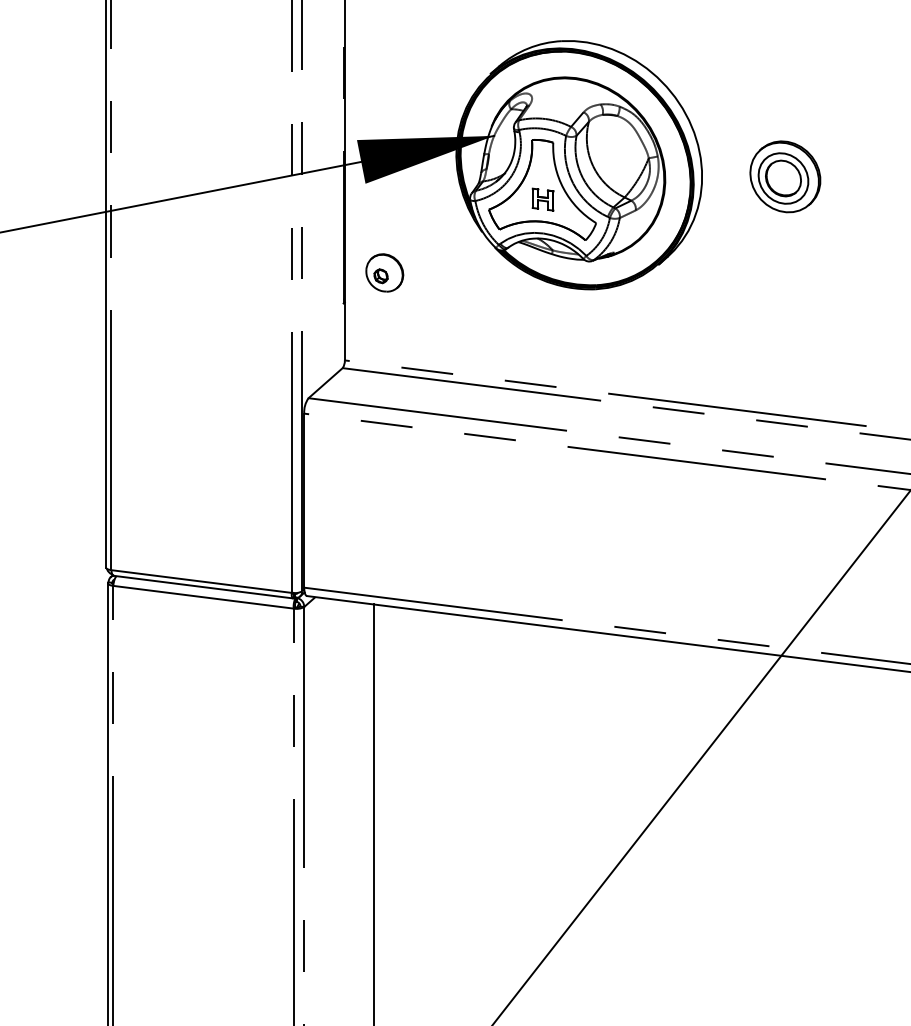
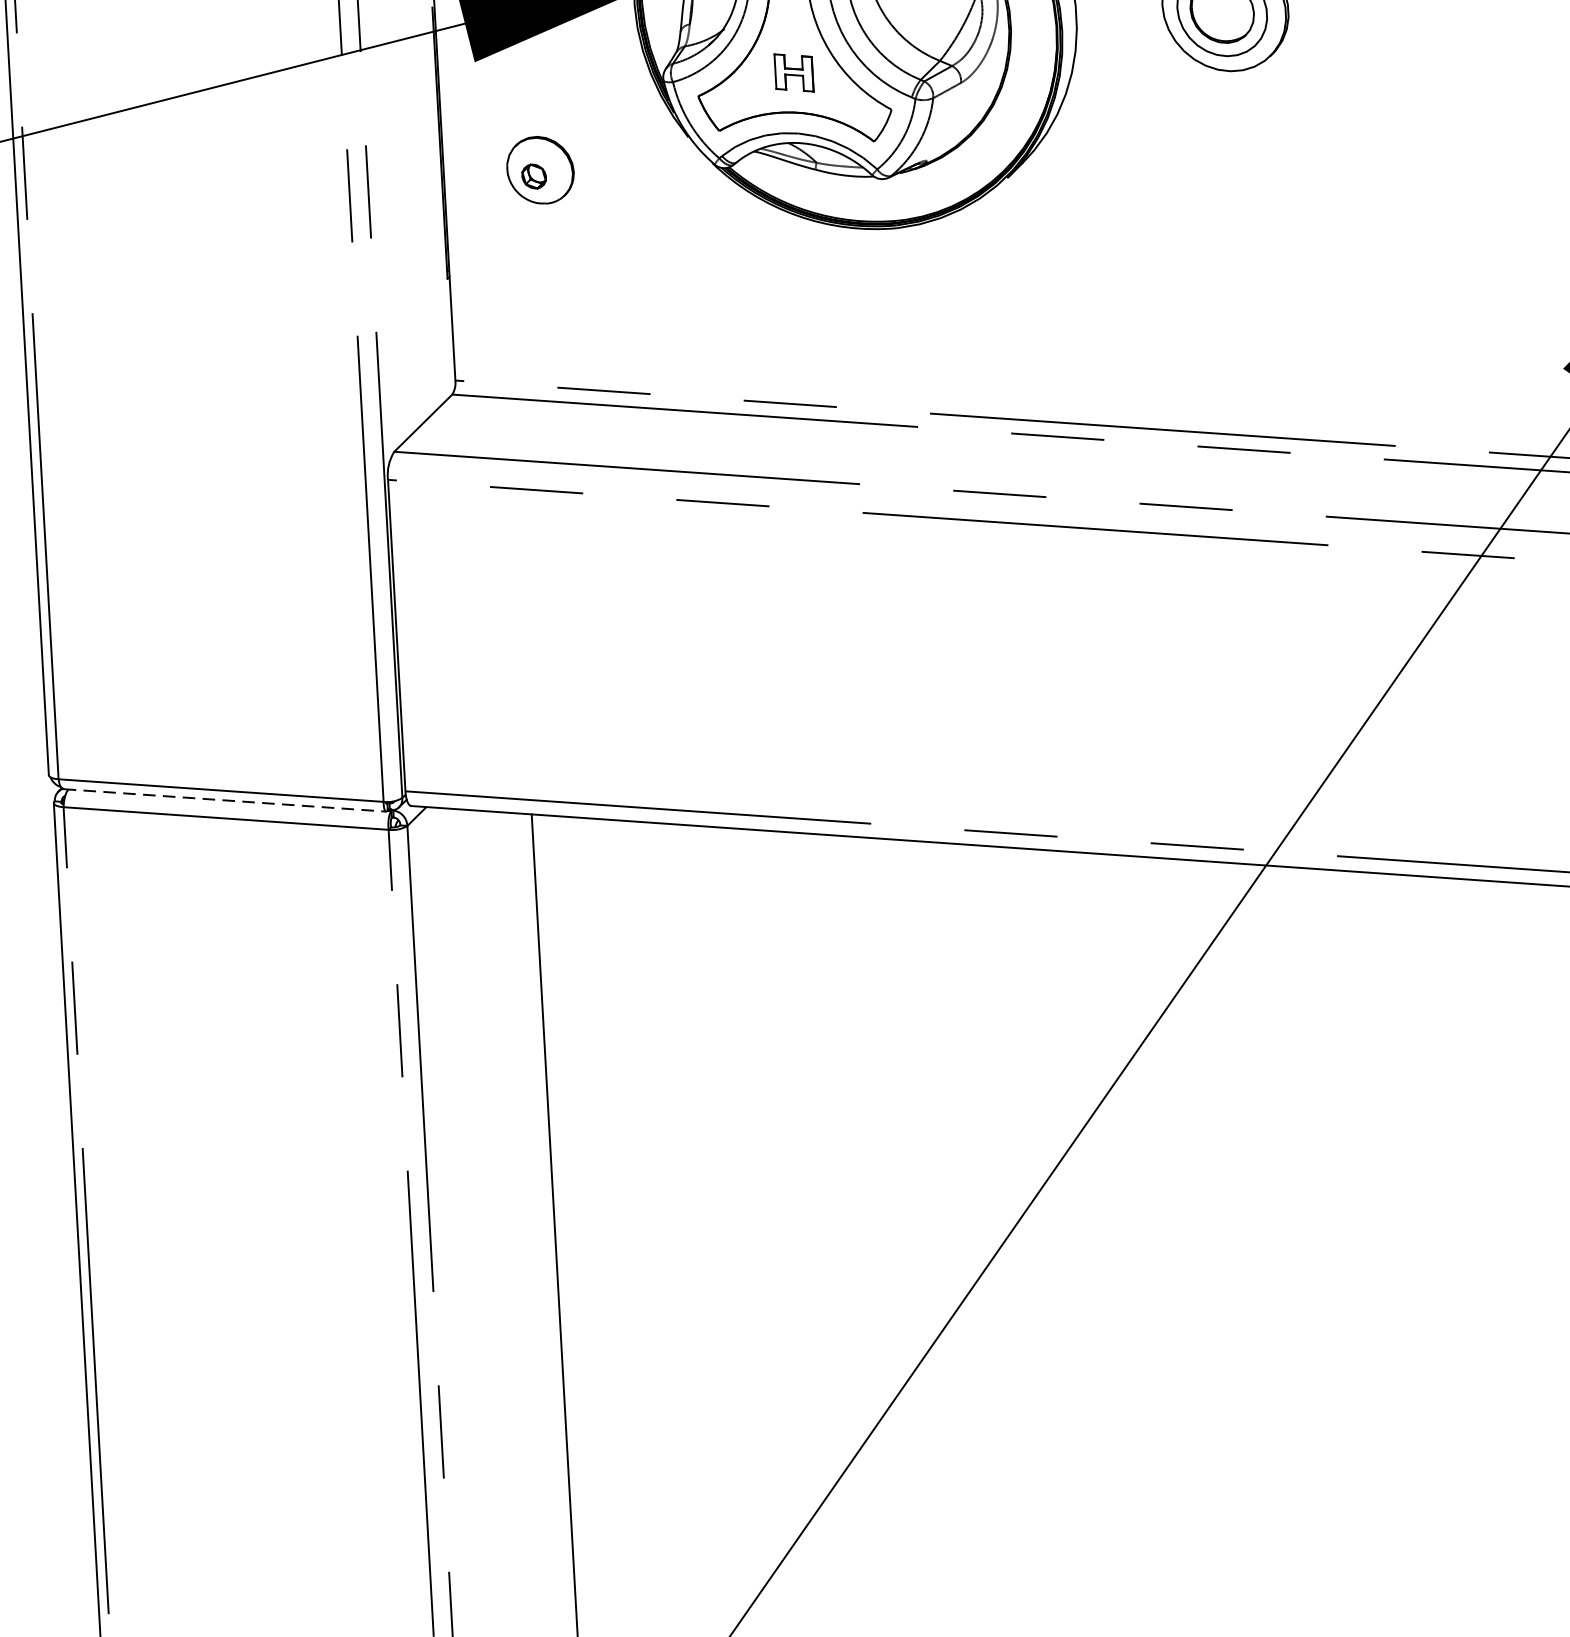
part: (384, 272) -> (539, 169), moved
line: (203, 587) -> (225, 801), solid -> dashed

